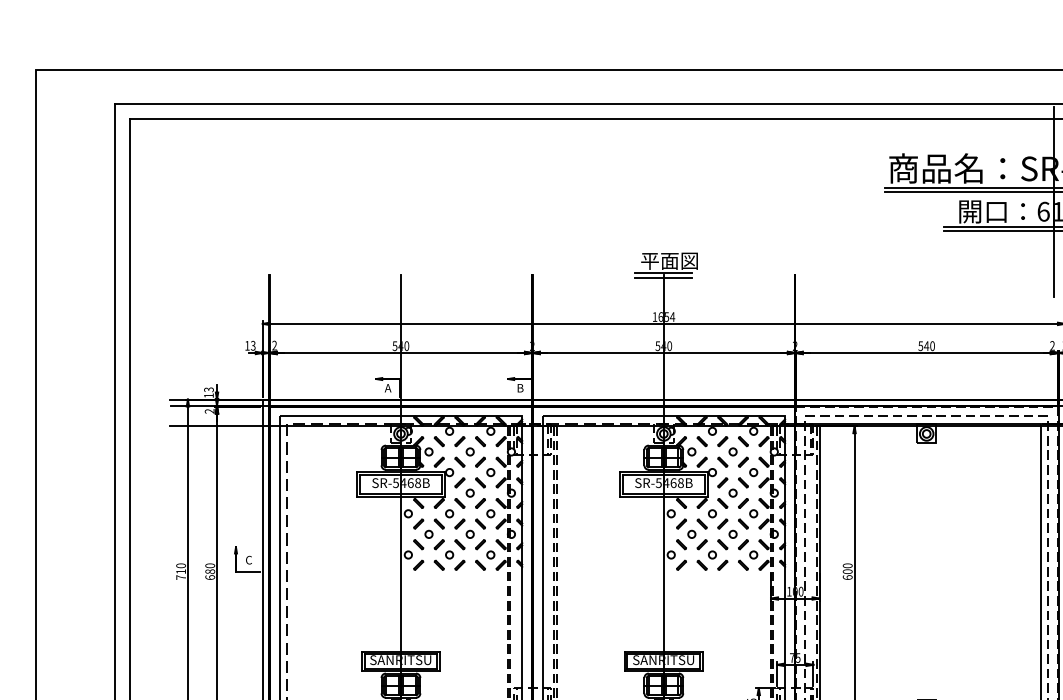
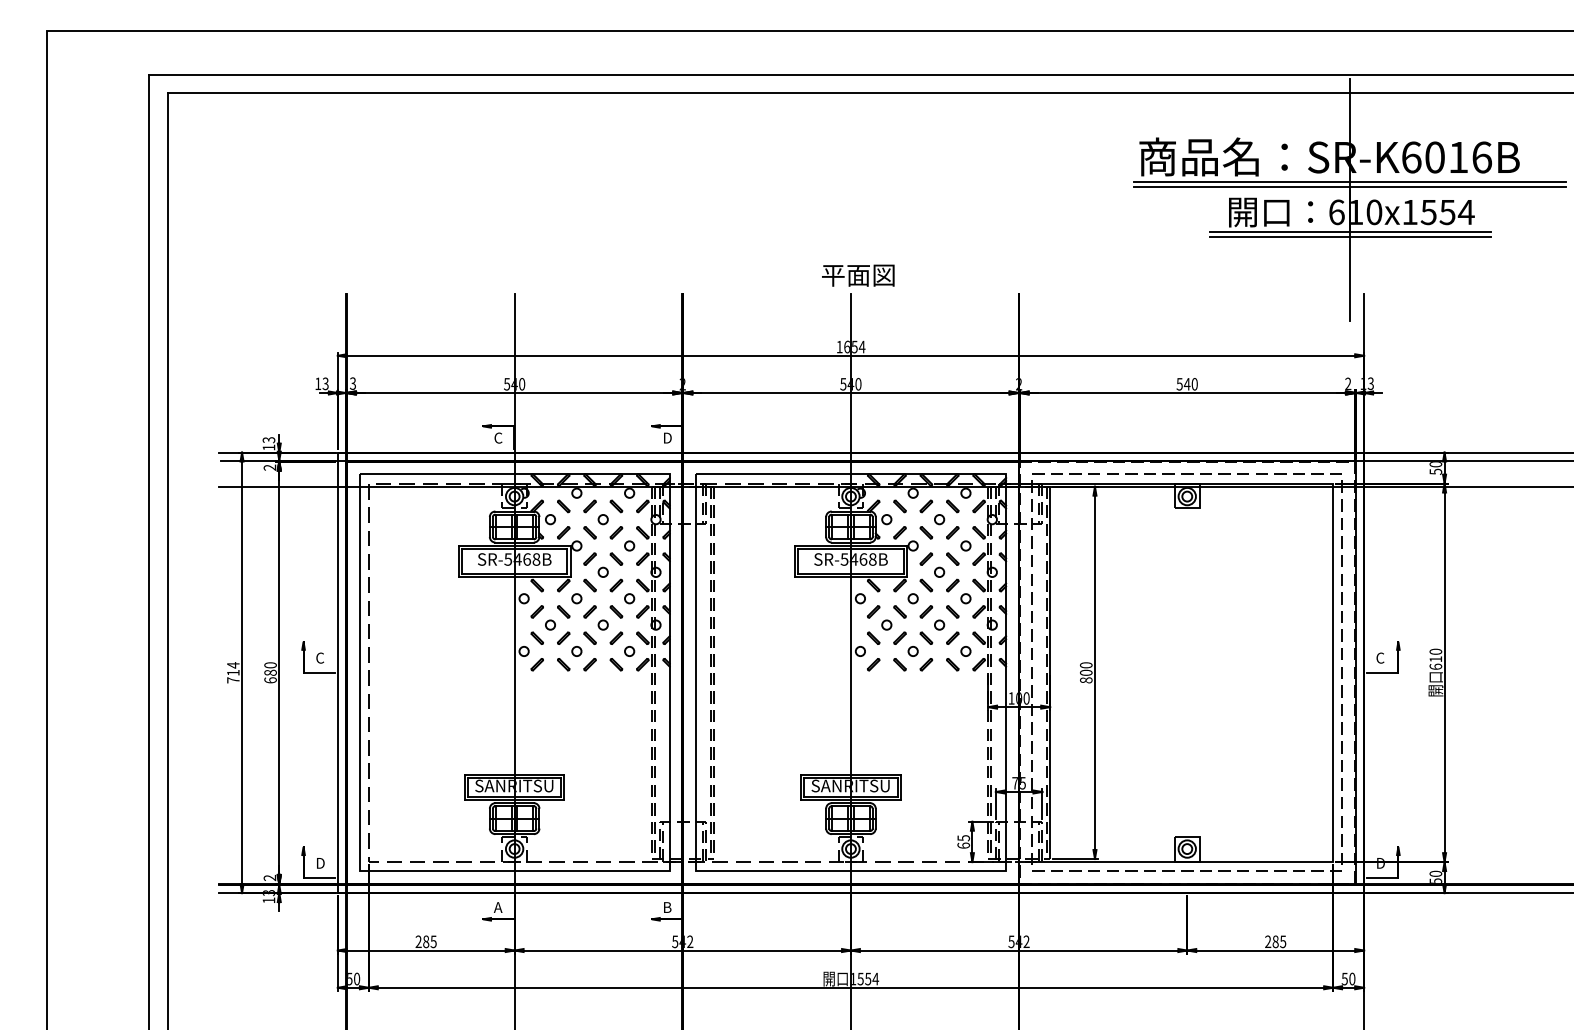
line: (663, 272) -> (850, 290), removed
line: (663, 278) -> (850, 297), removed
text: (274, 345) -> (352, 383), 2 -> 3
text: (388, 387) -> (498, 437), A -> C
text: (521, 387) -> (668, 437), B -> D
text: (181, 565) -> (233, 665), 710 -> 714
text: (847, 577) -> (1086, 680), 600 -> 800

